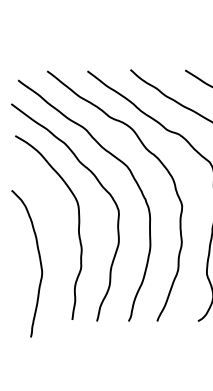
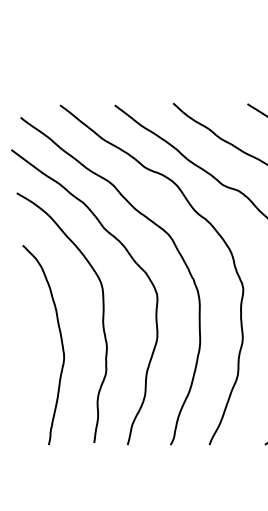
curve: (39, 262) -> (60, 343), moved

